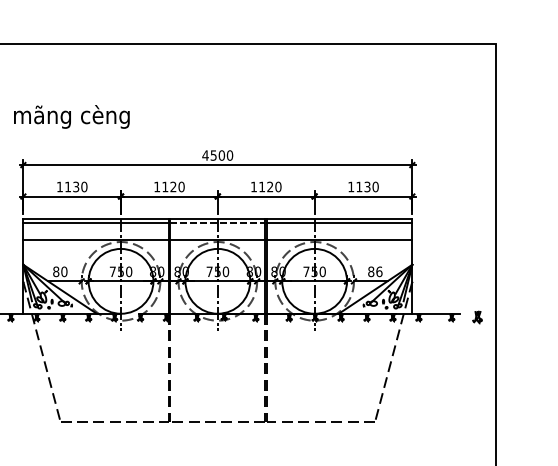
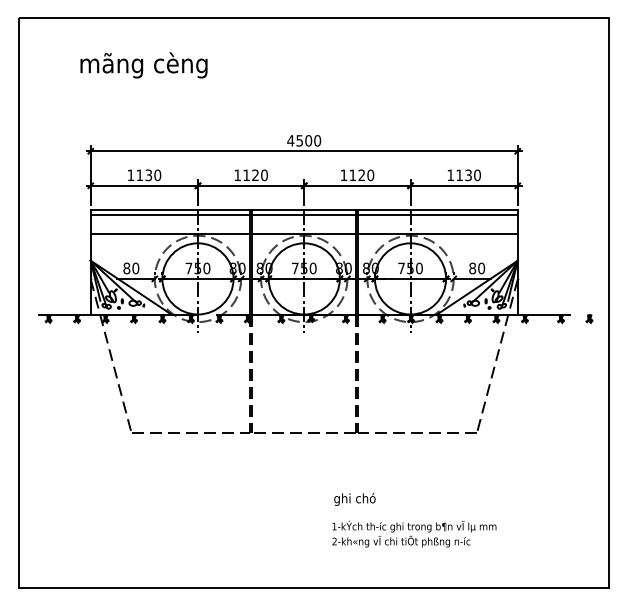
text: (71, 116) -> (143, 65), moved
line: (218, 222) -> (304, 214), dashed -> solid
text: (379, 270) -> (481, 267), 86 -> 80
part: (477, 318) -> (589, 319), size x0.62

